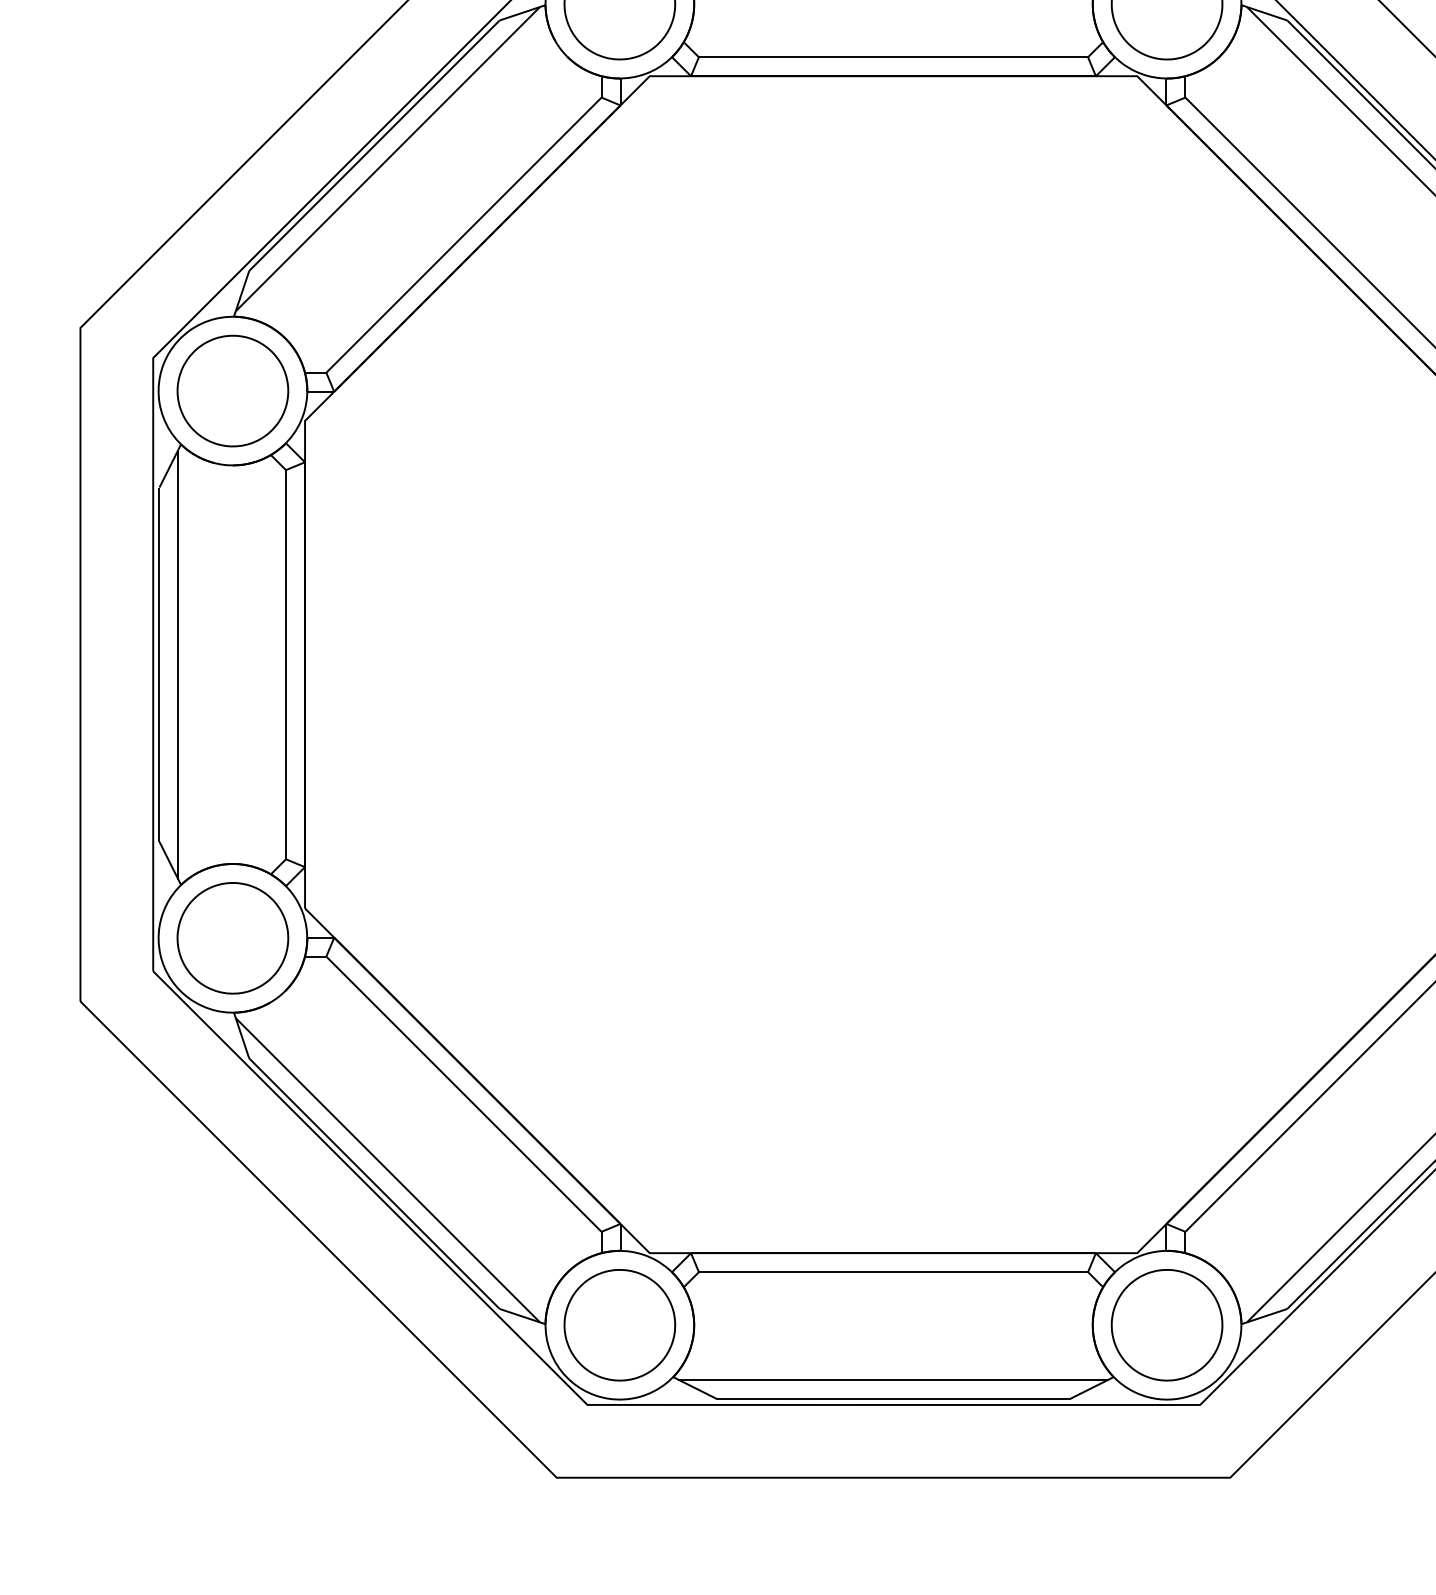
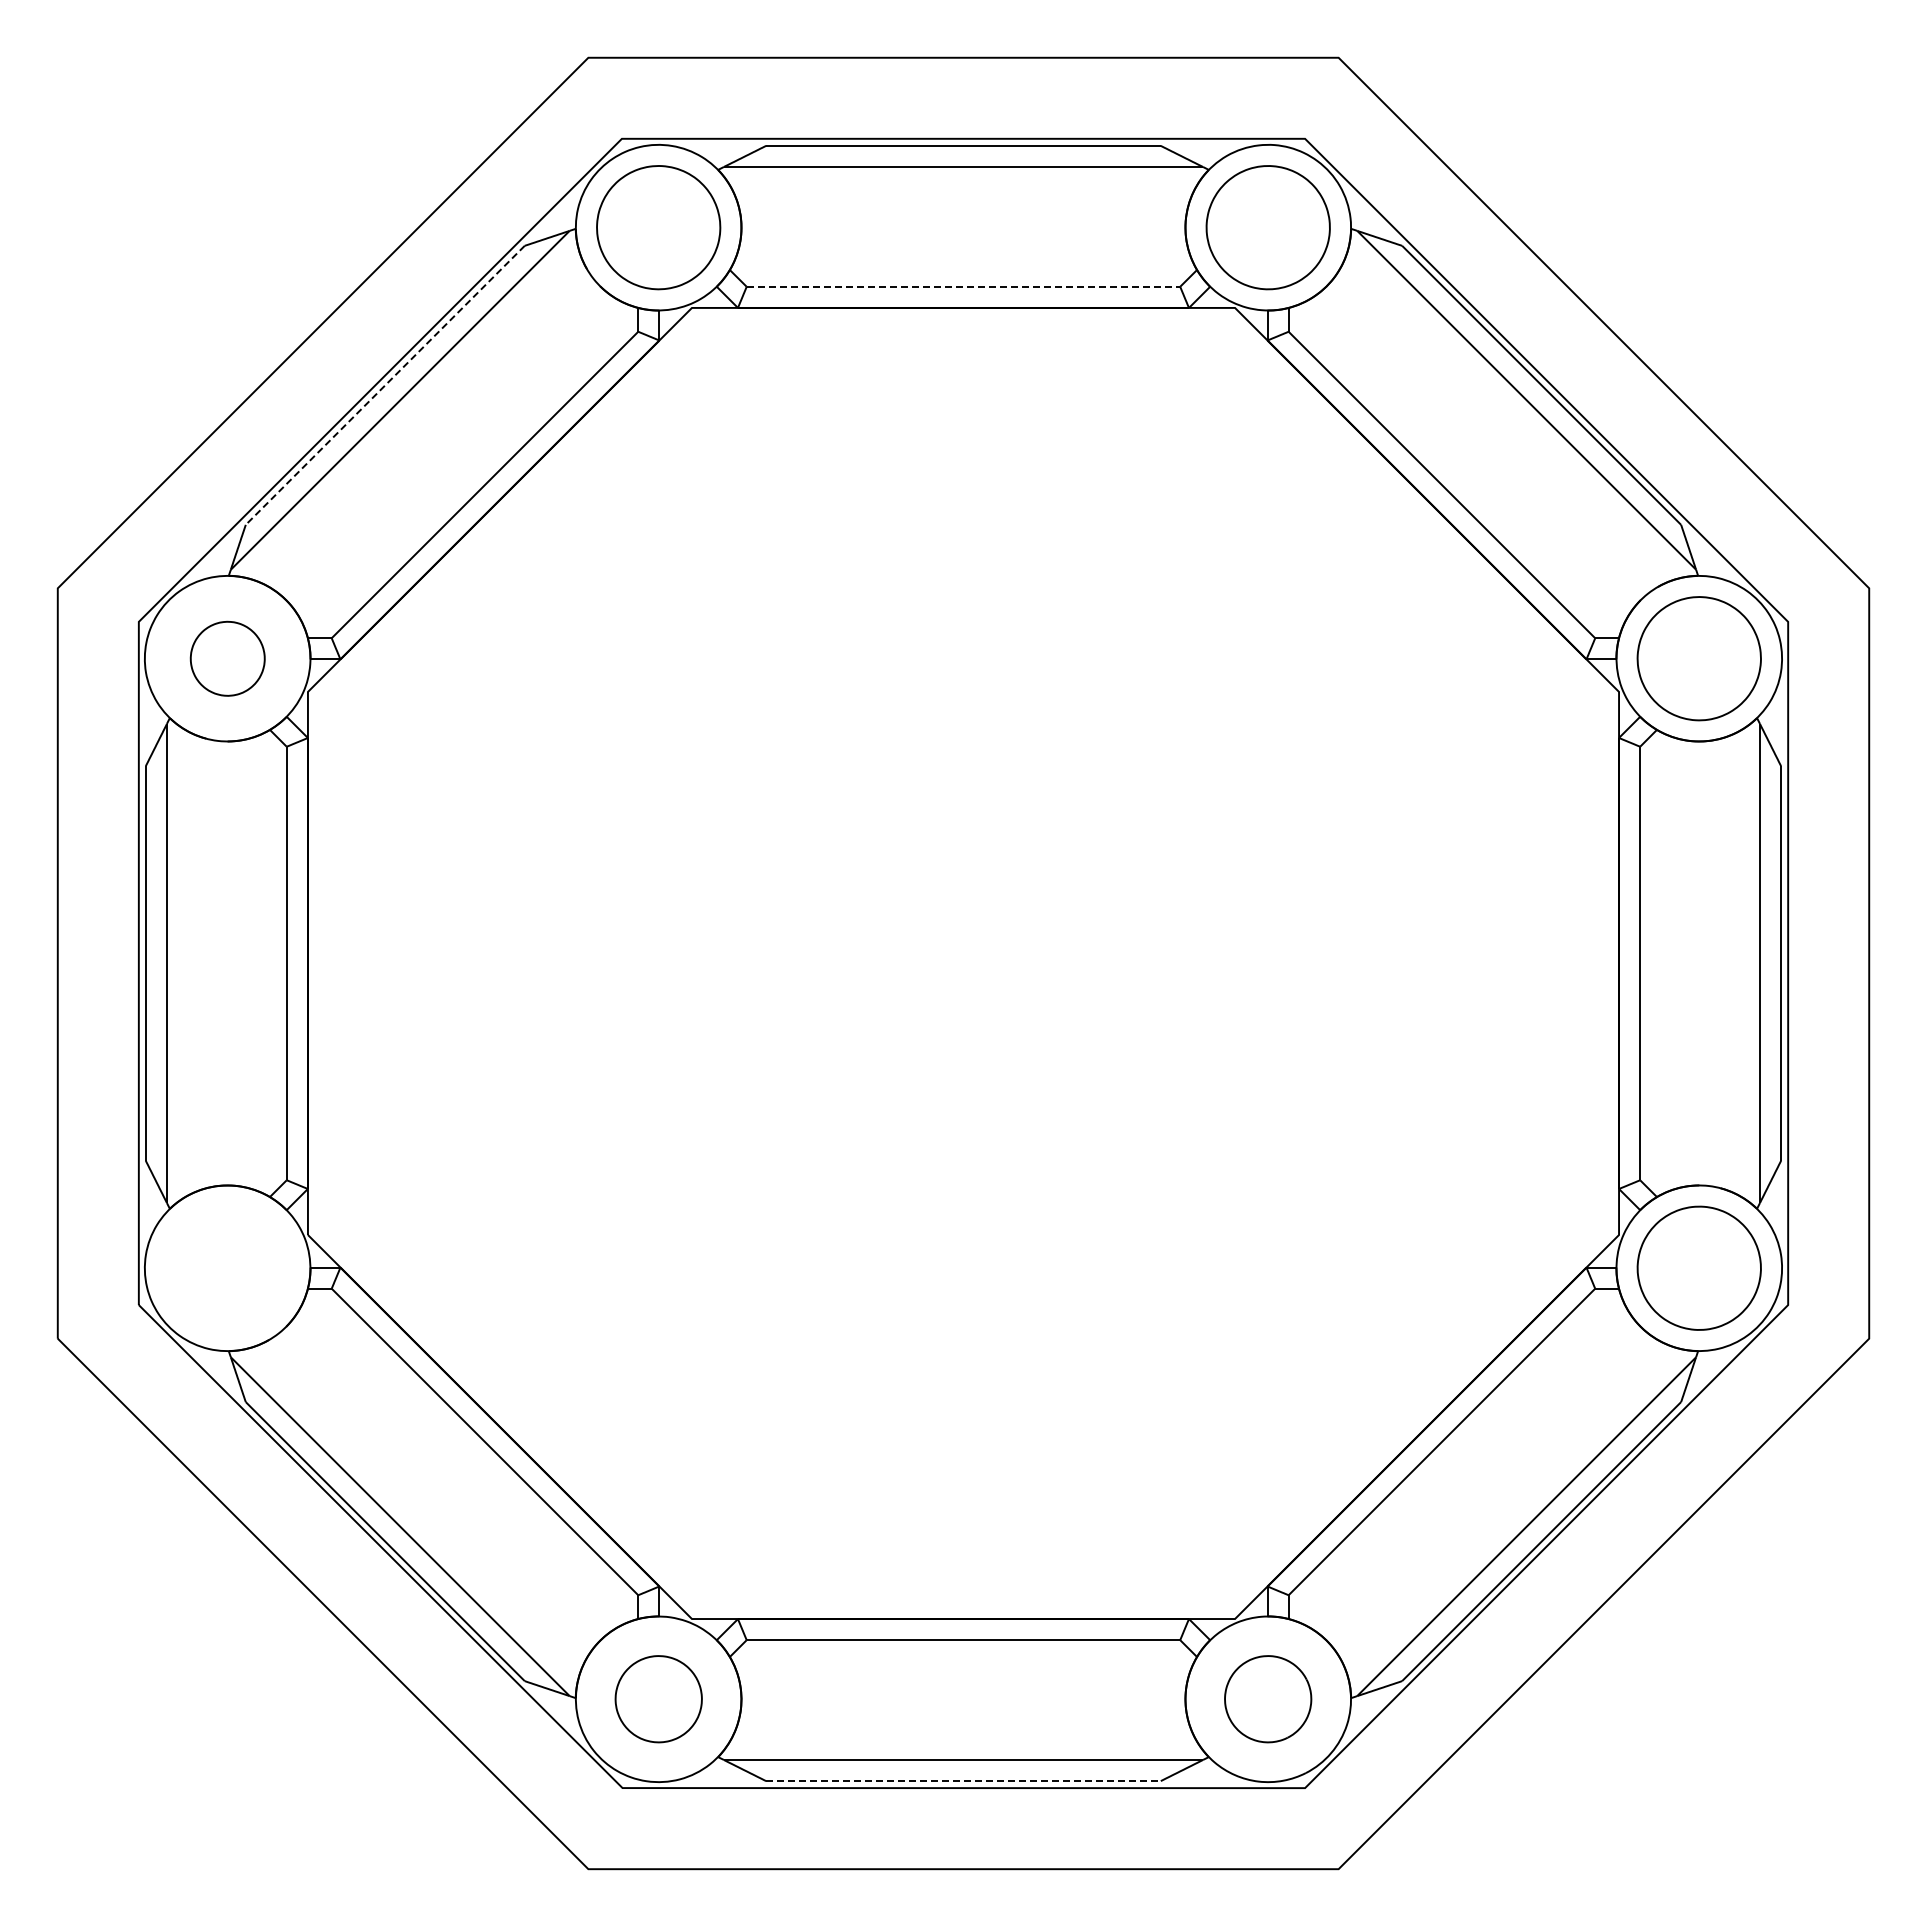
line: (893, 56) -> (963, 286), solid -> dashed
line: (373, 145) -> (384, 385), solid -> dashed
part: (232, 390) -> (227, 658), size x0.6
part: (232, 937) -> (227, 1267), removed
part: (619, 1324) -> (658, 1698), size x0.7
part: (1166, 1324) -> (1267, 1698), size x0.7
line: (894, 1399) -> (964, 1781), solid -> dashed

